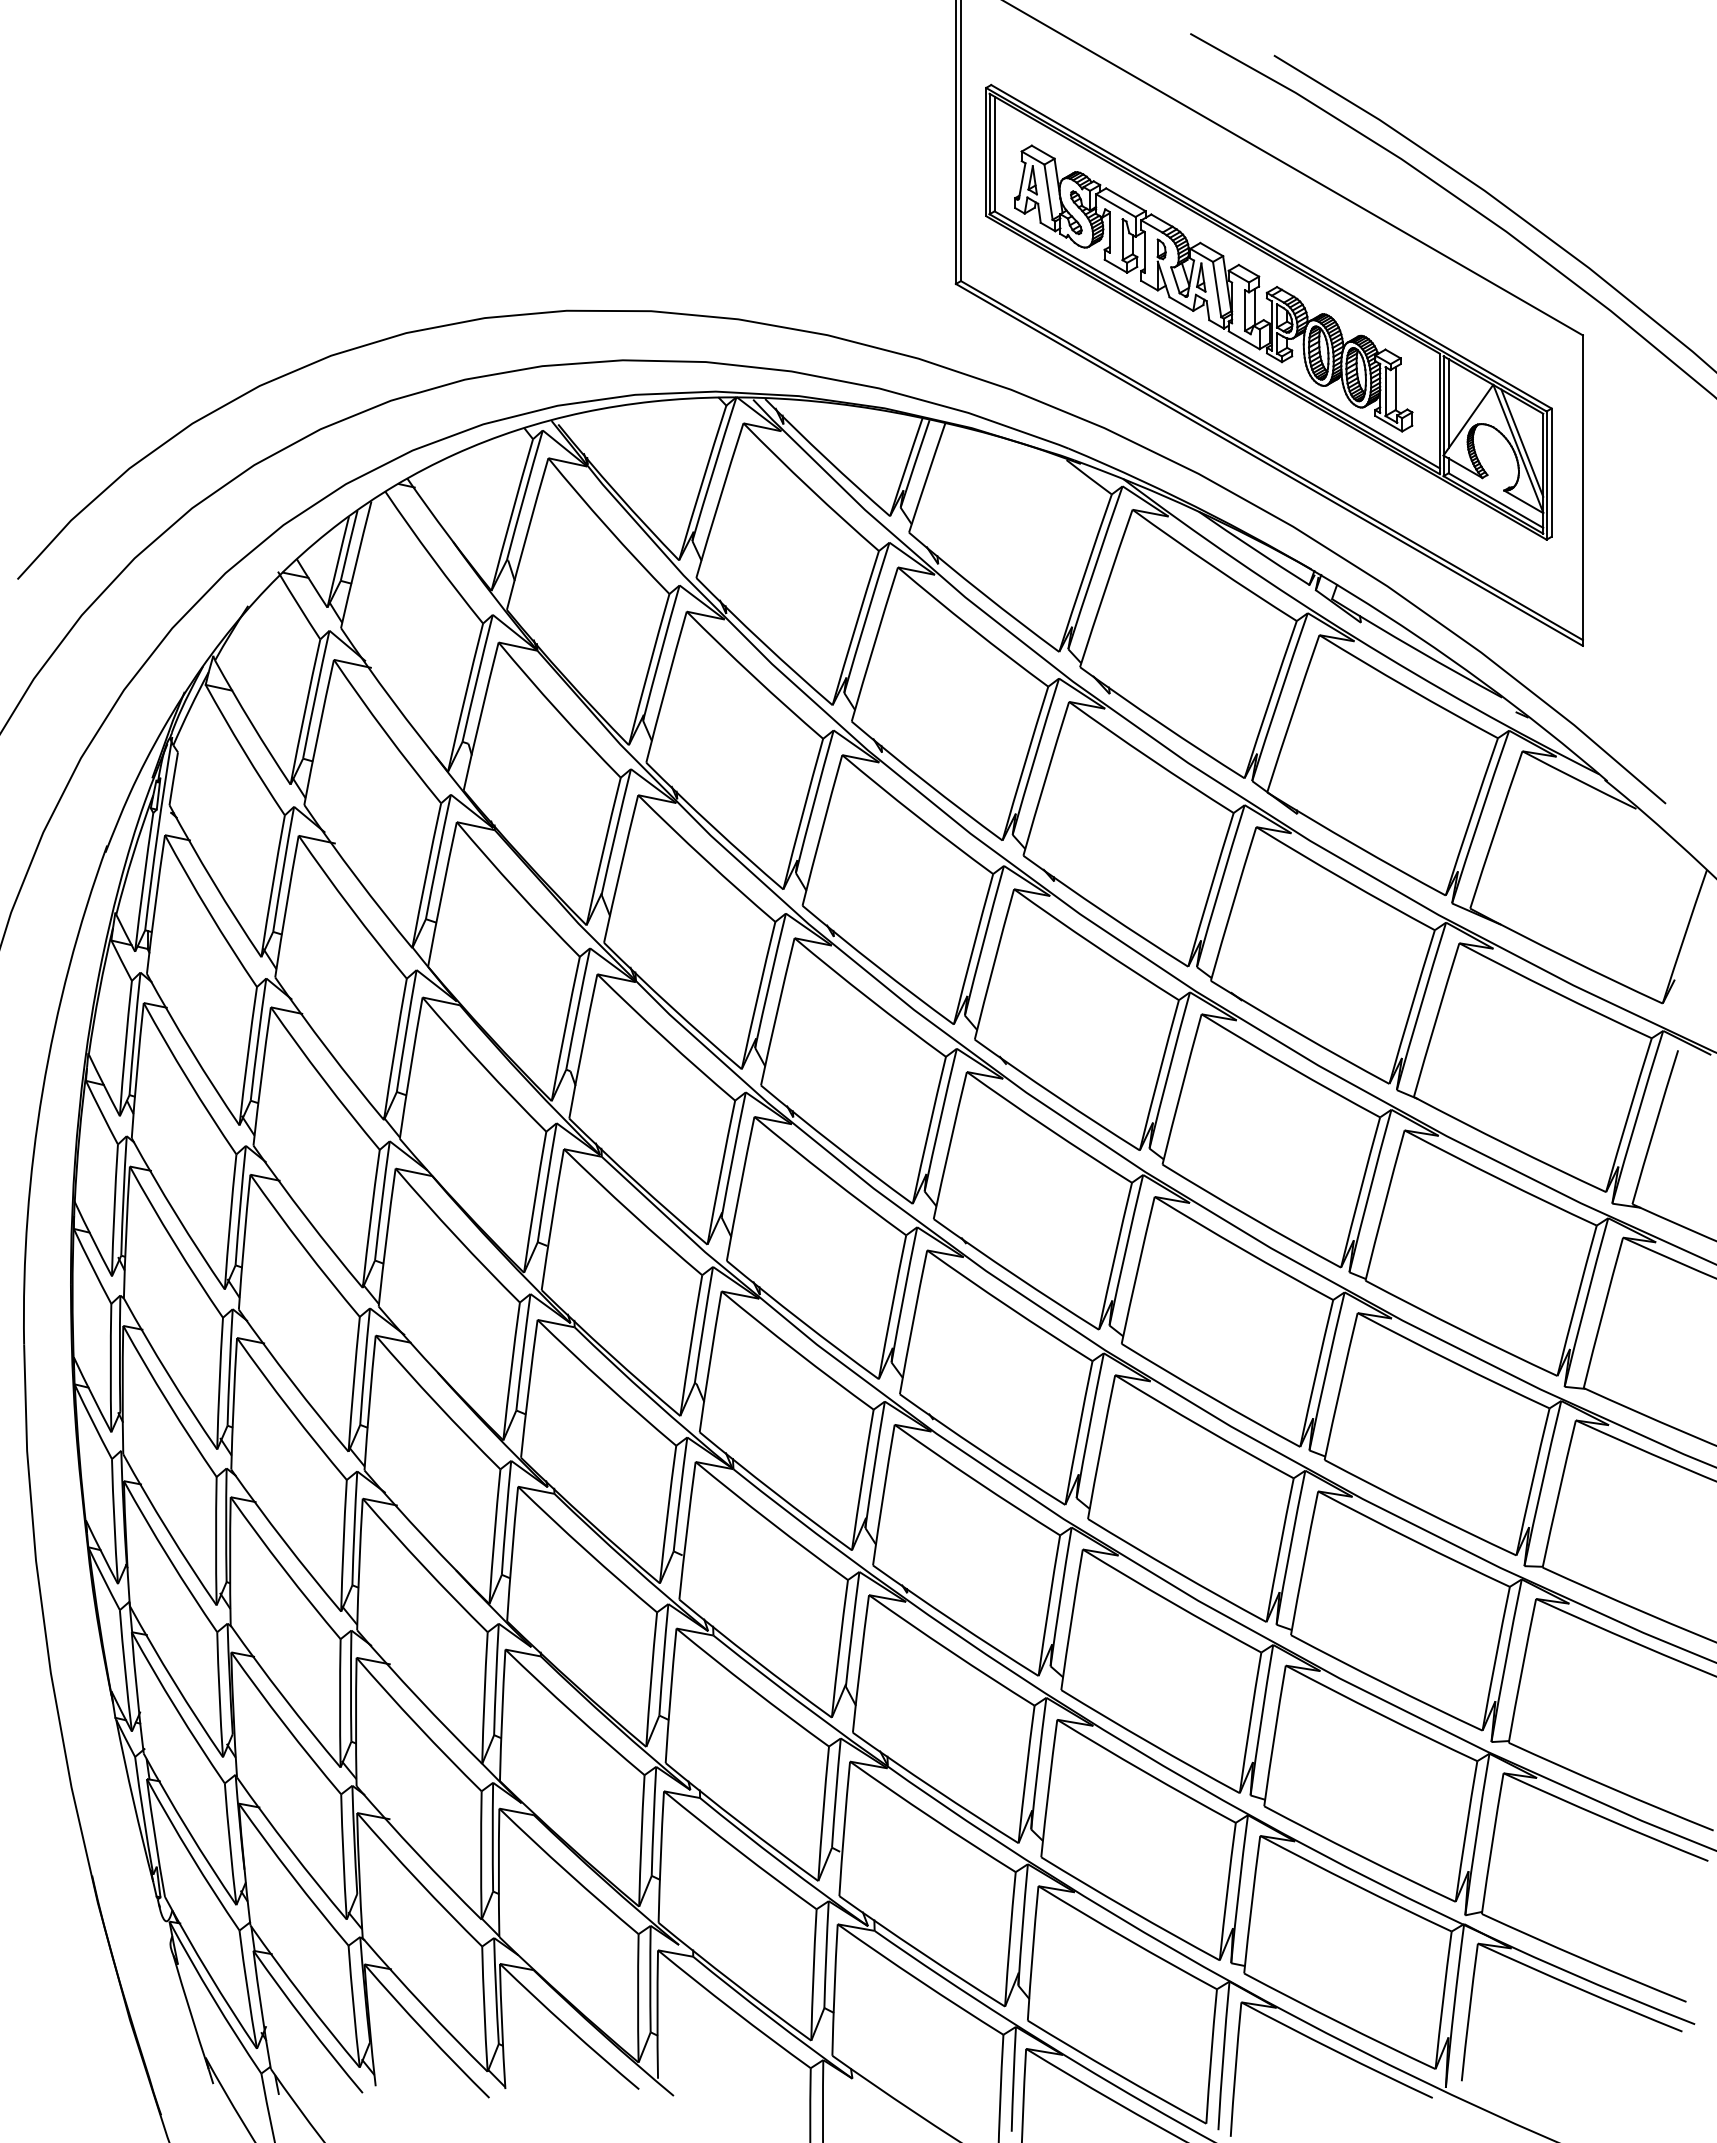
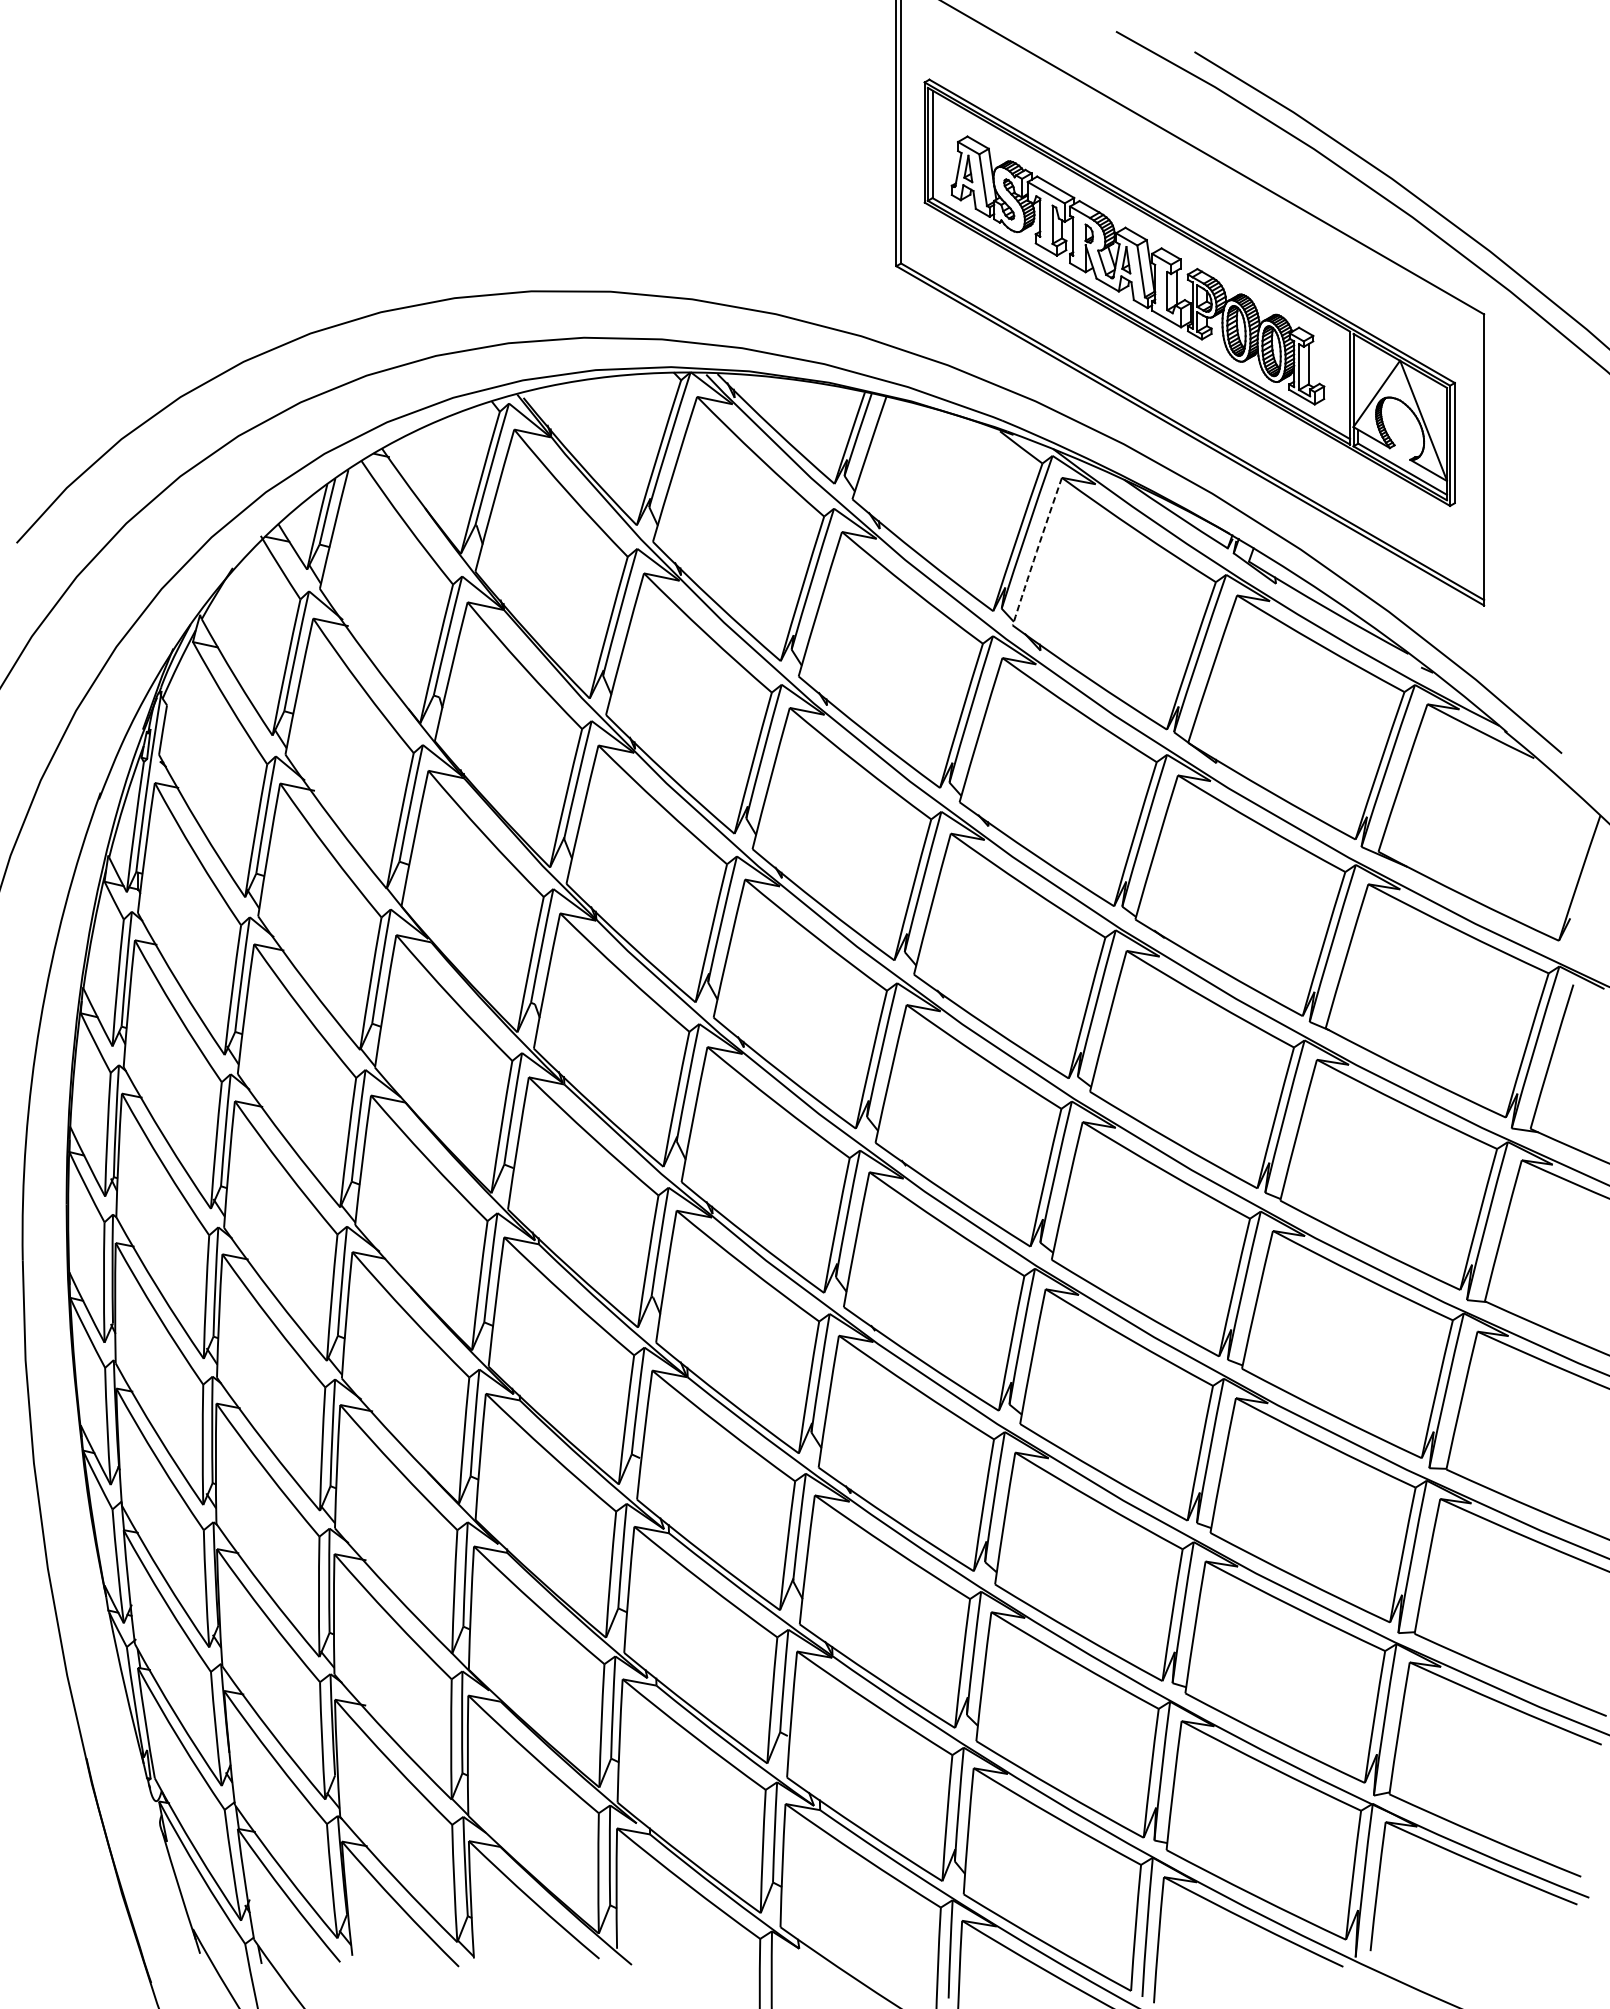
line: (1448, 403) -> (1358, 378), removed
line: (1522, 442) -> (1427, 414), removed
arc: (1105, 588) -> (1036, 551), solid -> dashed

